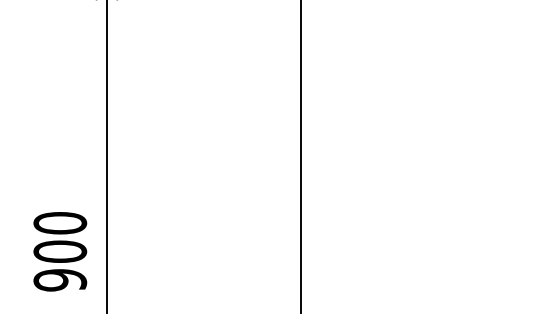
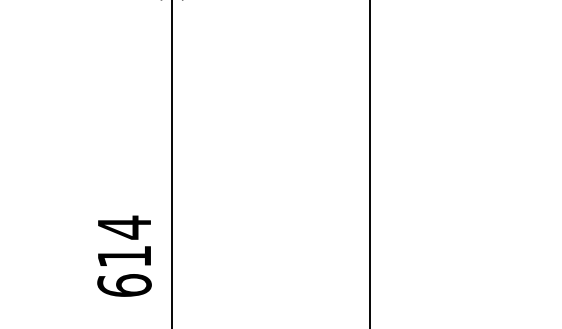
text: (60, 251) -> (124, 256), 900 -> 614

